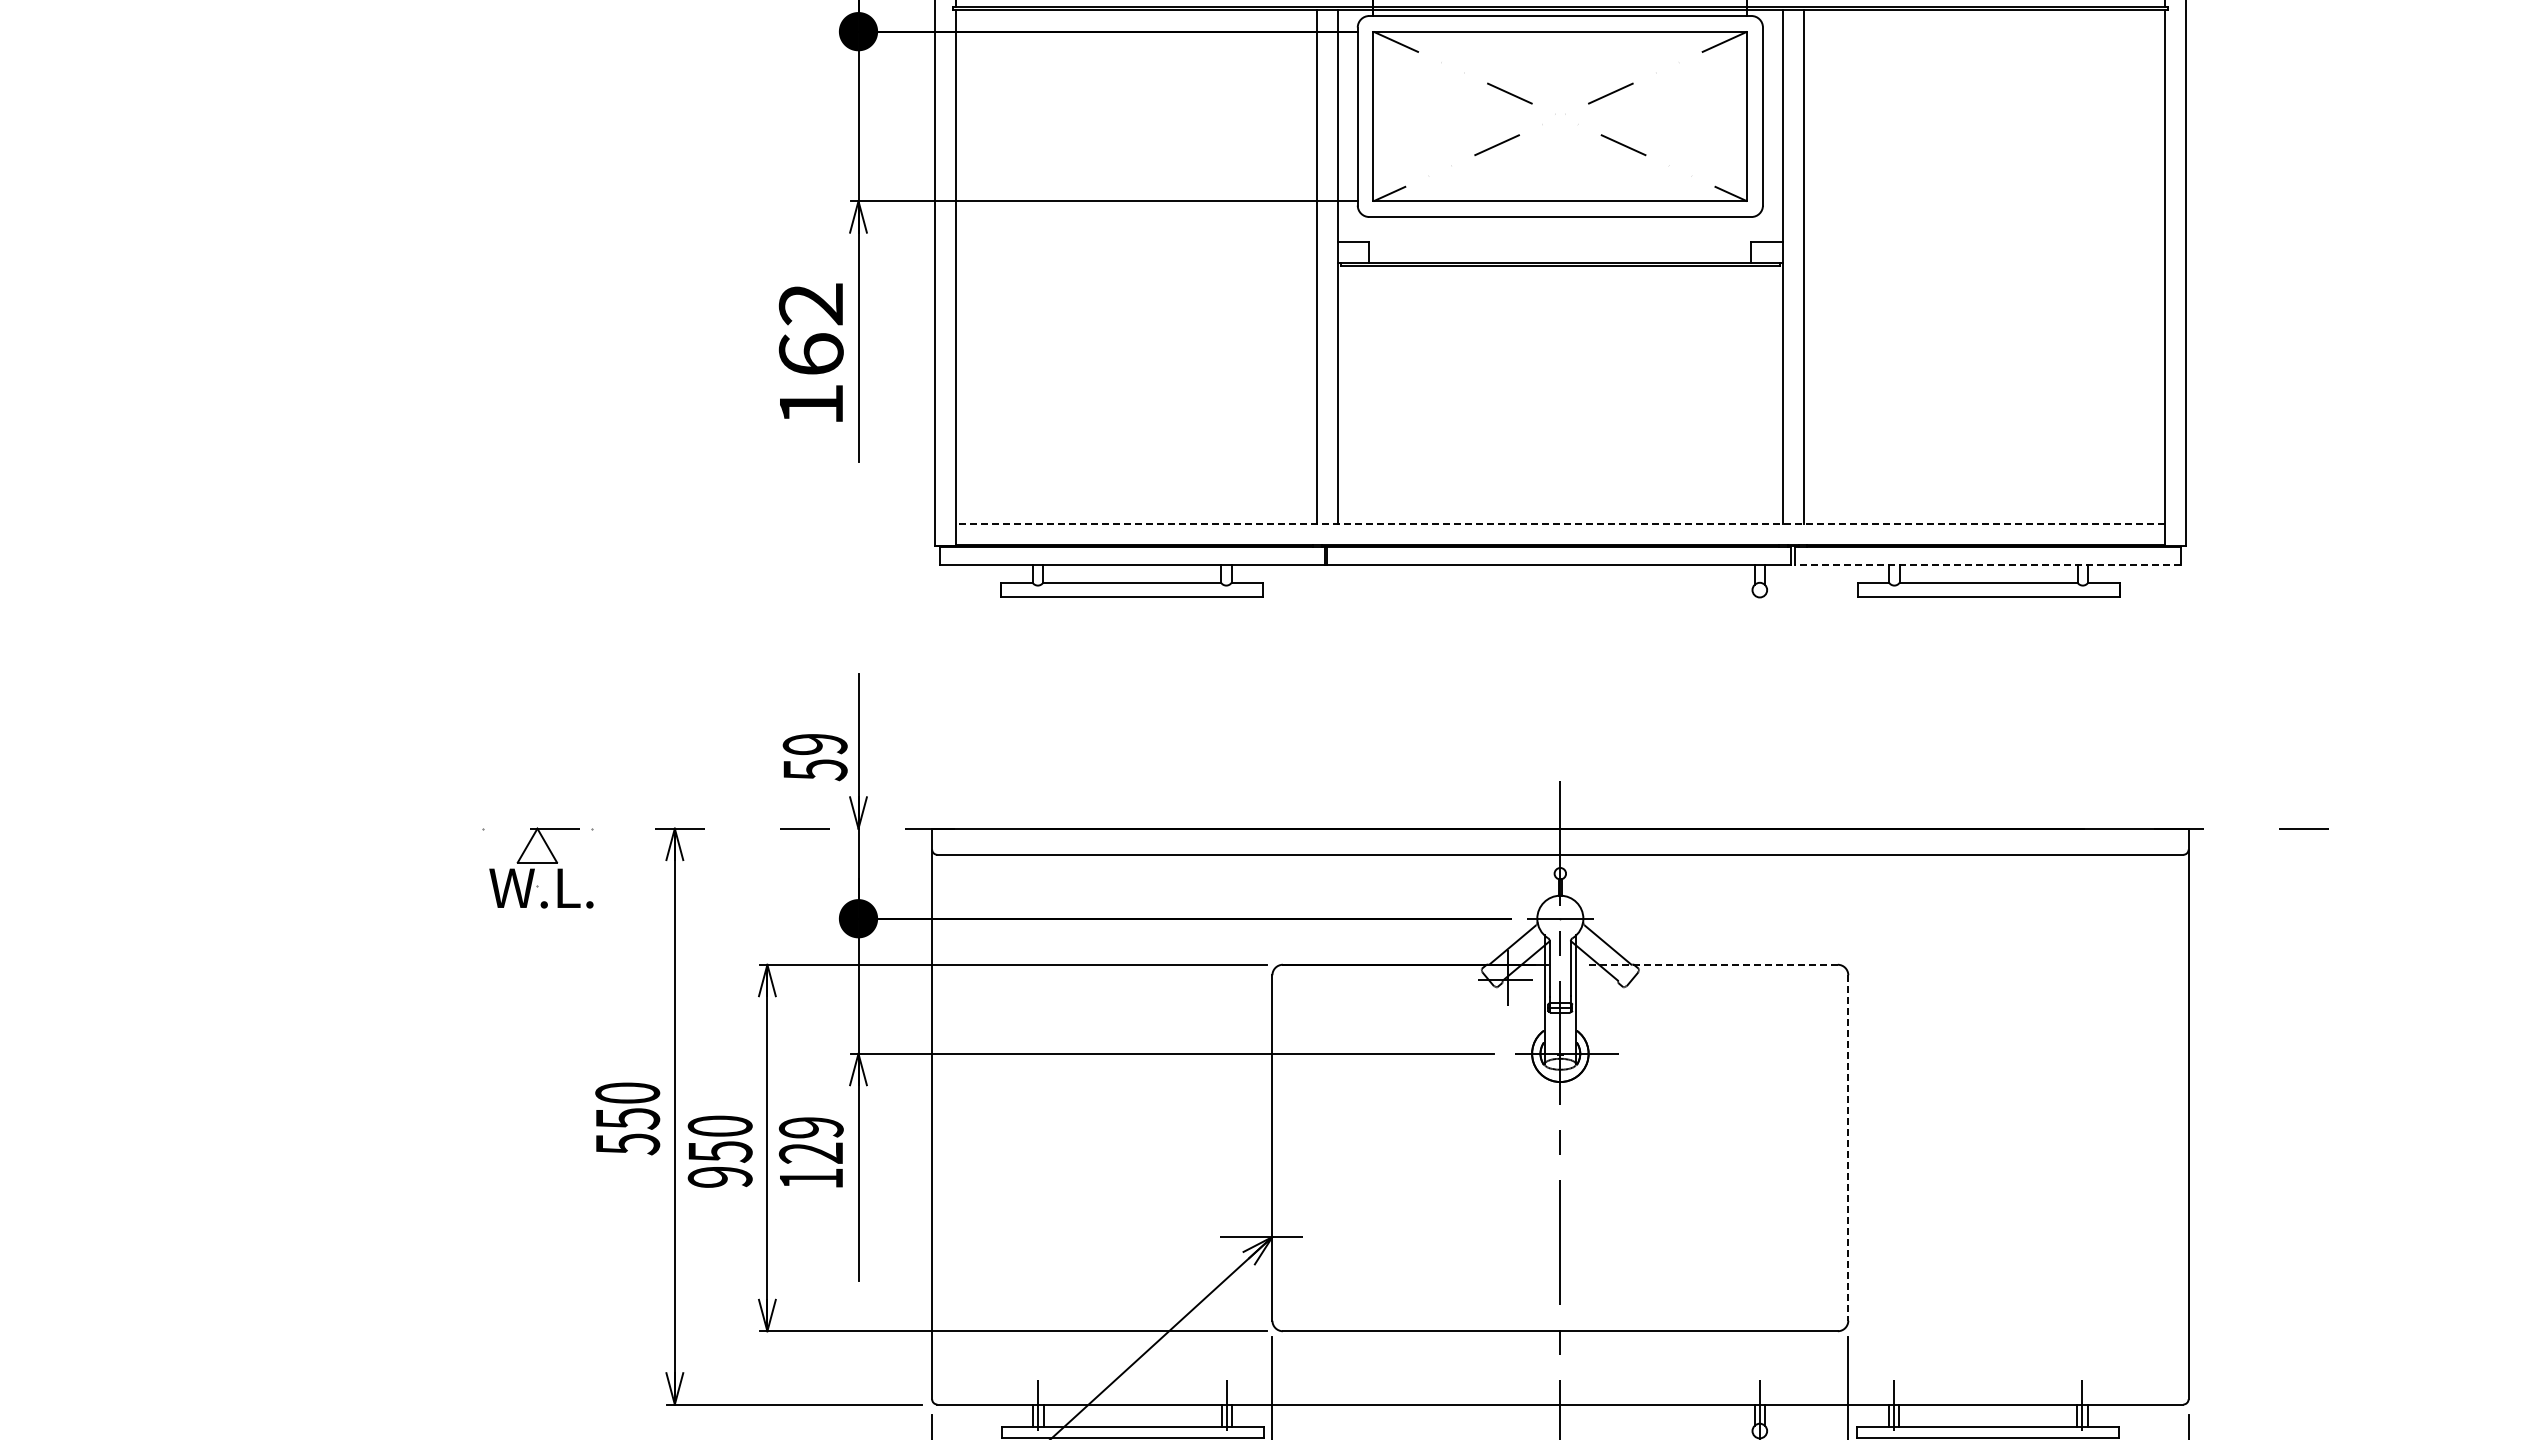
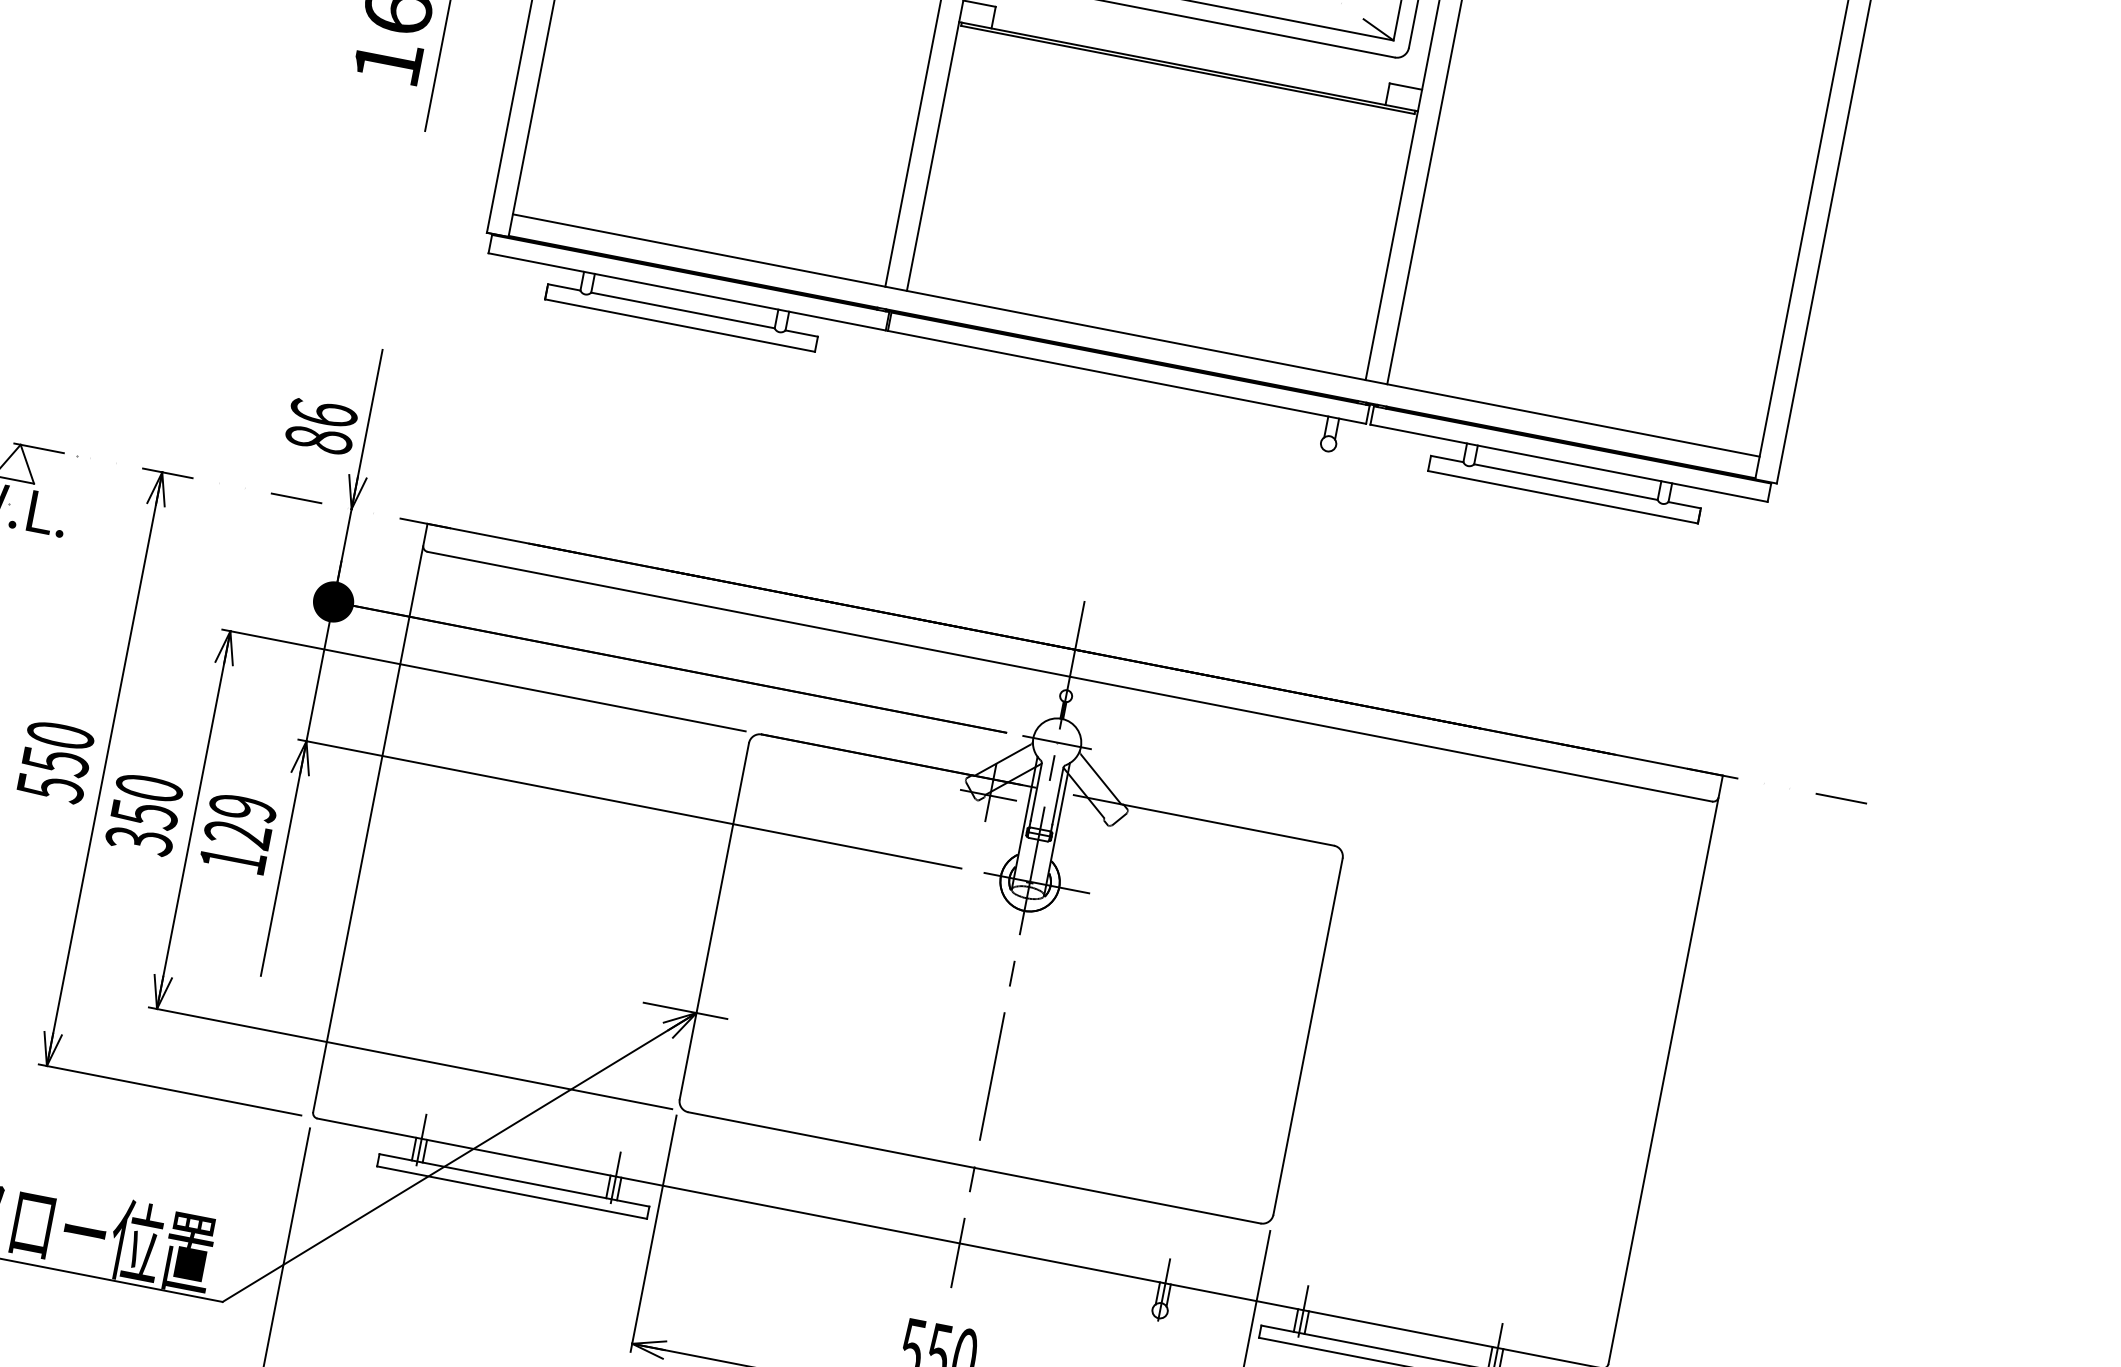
line: (1560, 523) -> (1136, 335), dashed -> solid
line: (1988, 564) -> (1569, 463), dashed -> solid
text: (814, 757) -> (320, 426), 59 -> 86
line: (1711, 964) -> (1203, 820), dashed -> solid
line: (1848, 1148) -> (1308, 1037), dashed -> solid
text: (720, 1177) -> (139, 841), 950 -> 350

